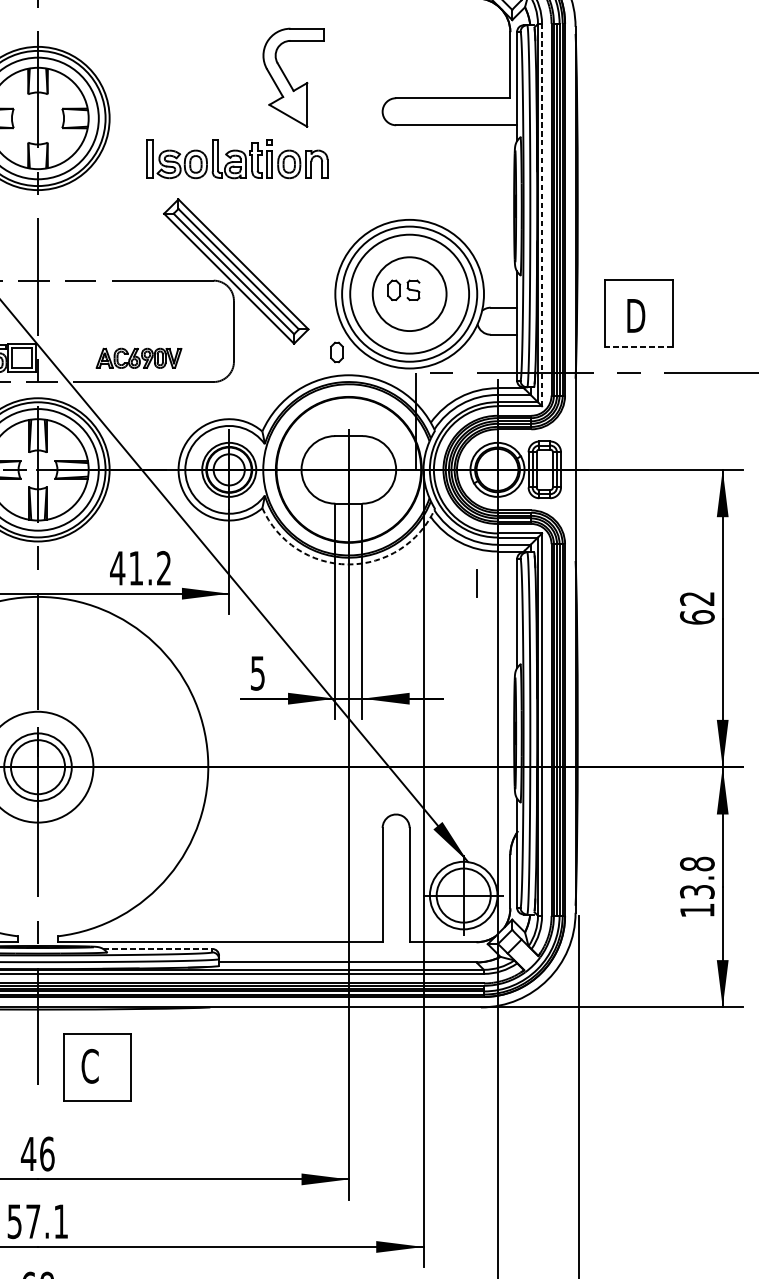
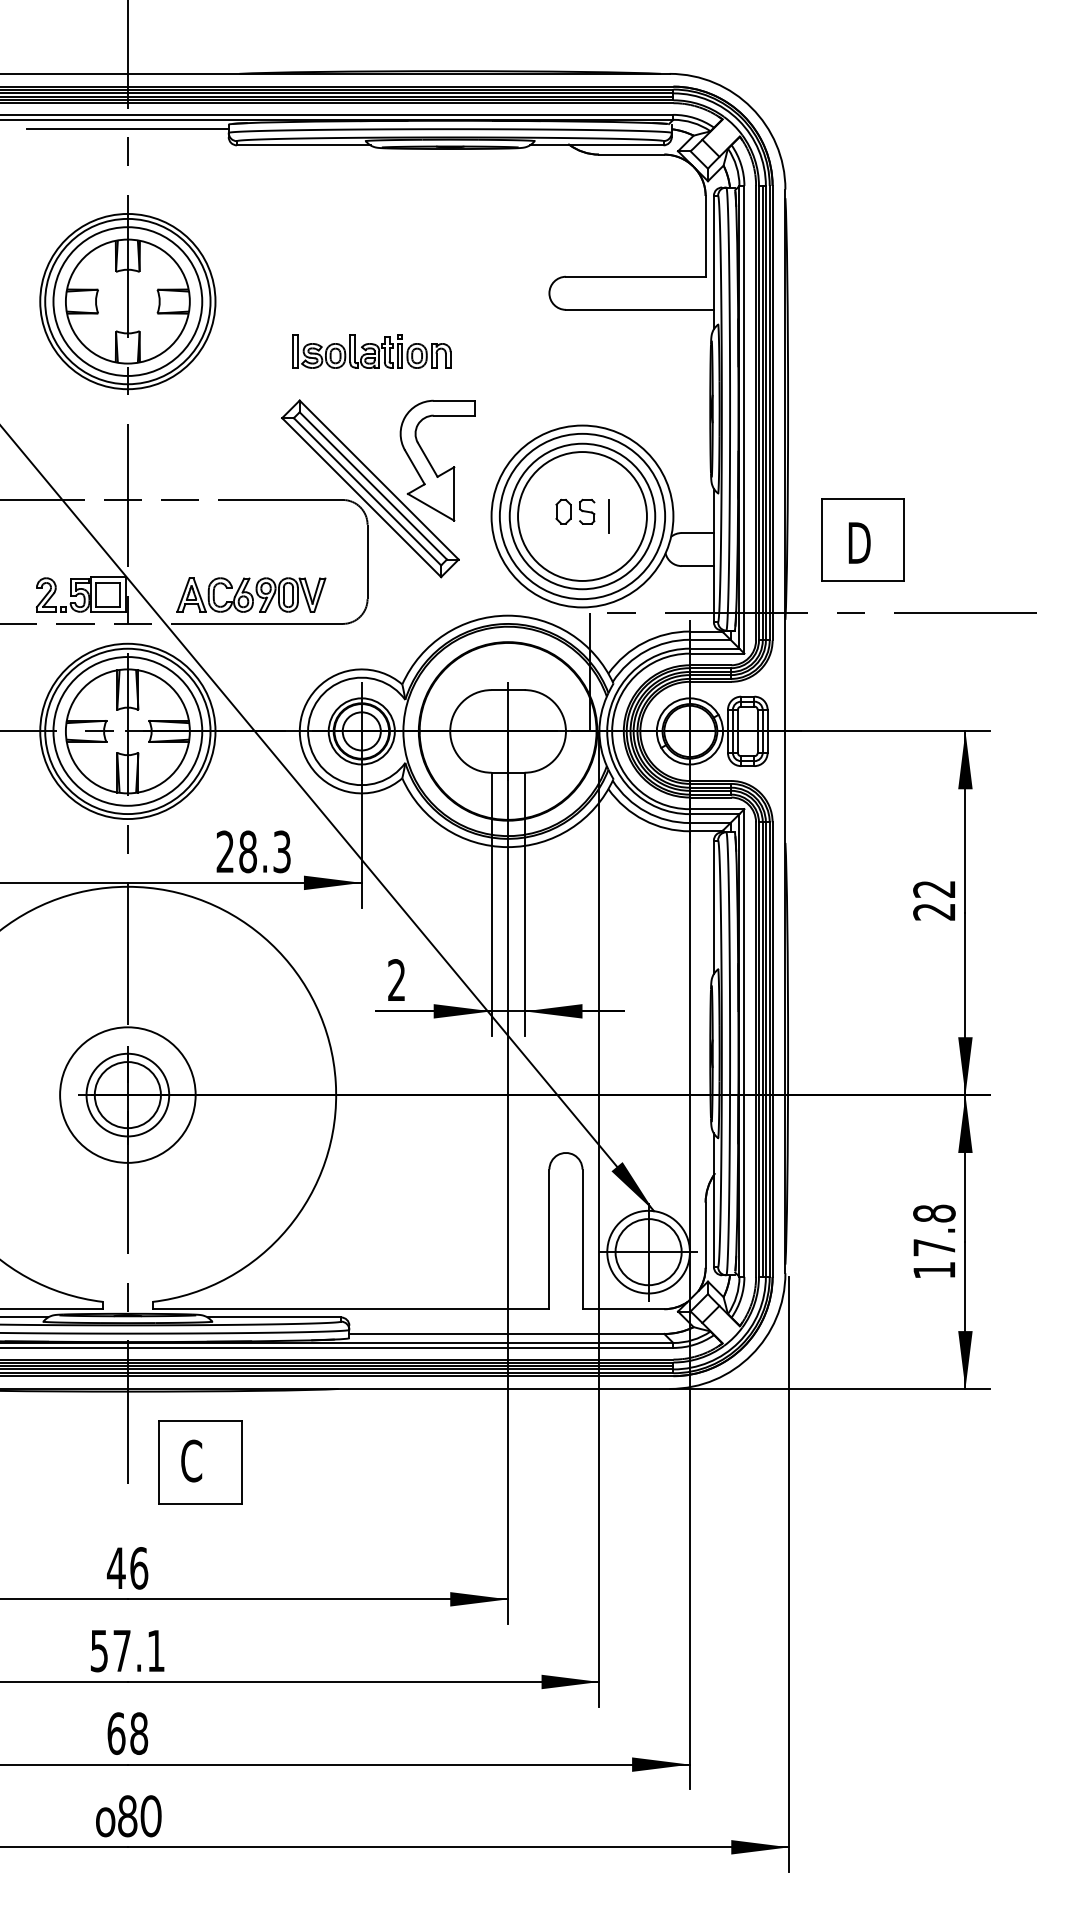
part: (289, 81) -> (432, 465), moved
part: (237, 159) -> (371, 351), size x0.71
line: (542, 214) -> (744, 419), dashed -> solid
circle: (409, 294) -> (582, 516), size x1.43
line: (638, 347) -> (862, 581), dashed -> solid
part: (336, 352) -> (493, 587), removed
part: (139, 357) -> (251, 594), size x1.43
arc: (348, 564) -> (507, 847), dashed -> solid
text: (139, 568) -> (252, 851), 41.2 -> 28.3
line: (475, 583) -> (608, 516), moved
text: (697, 617) -> (934, 911), 62 -> 22
text: (257, 673) -> (396, 980), 5 -> 2
text: (697, 891) -> (934, 1247), 13.8 -> 17.8
line: (157, 948) -> (274, 1317), dashed -> solid

